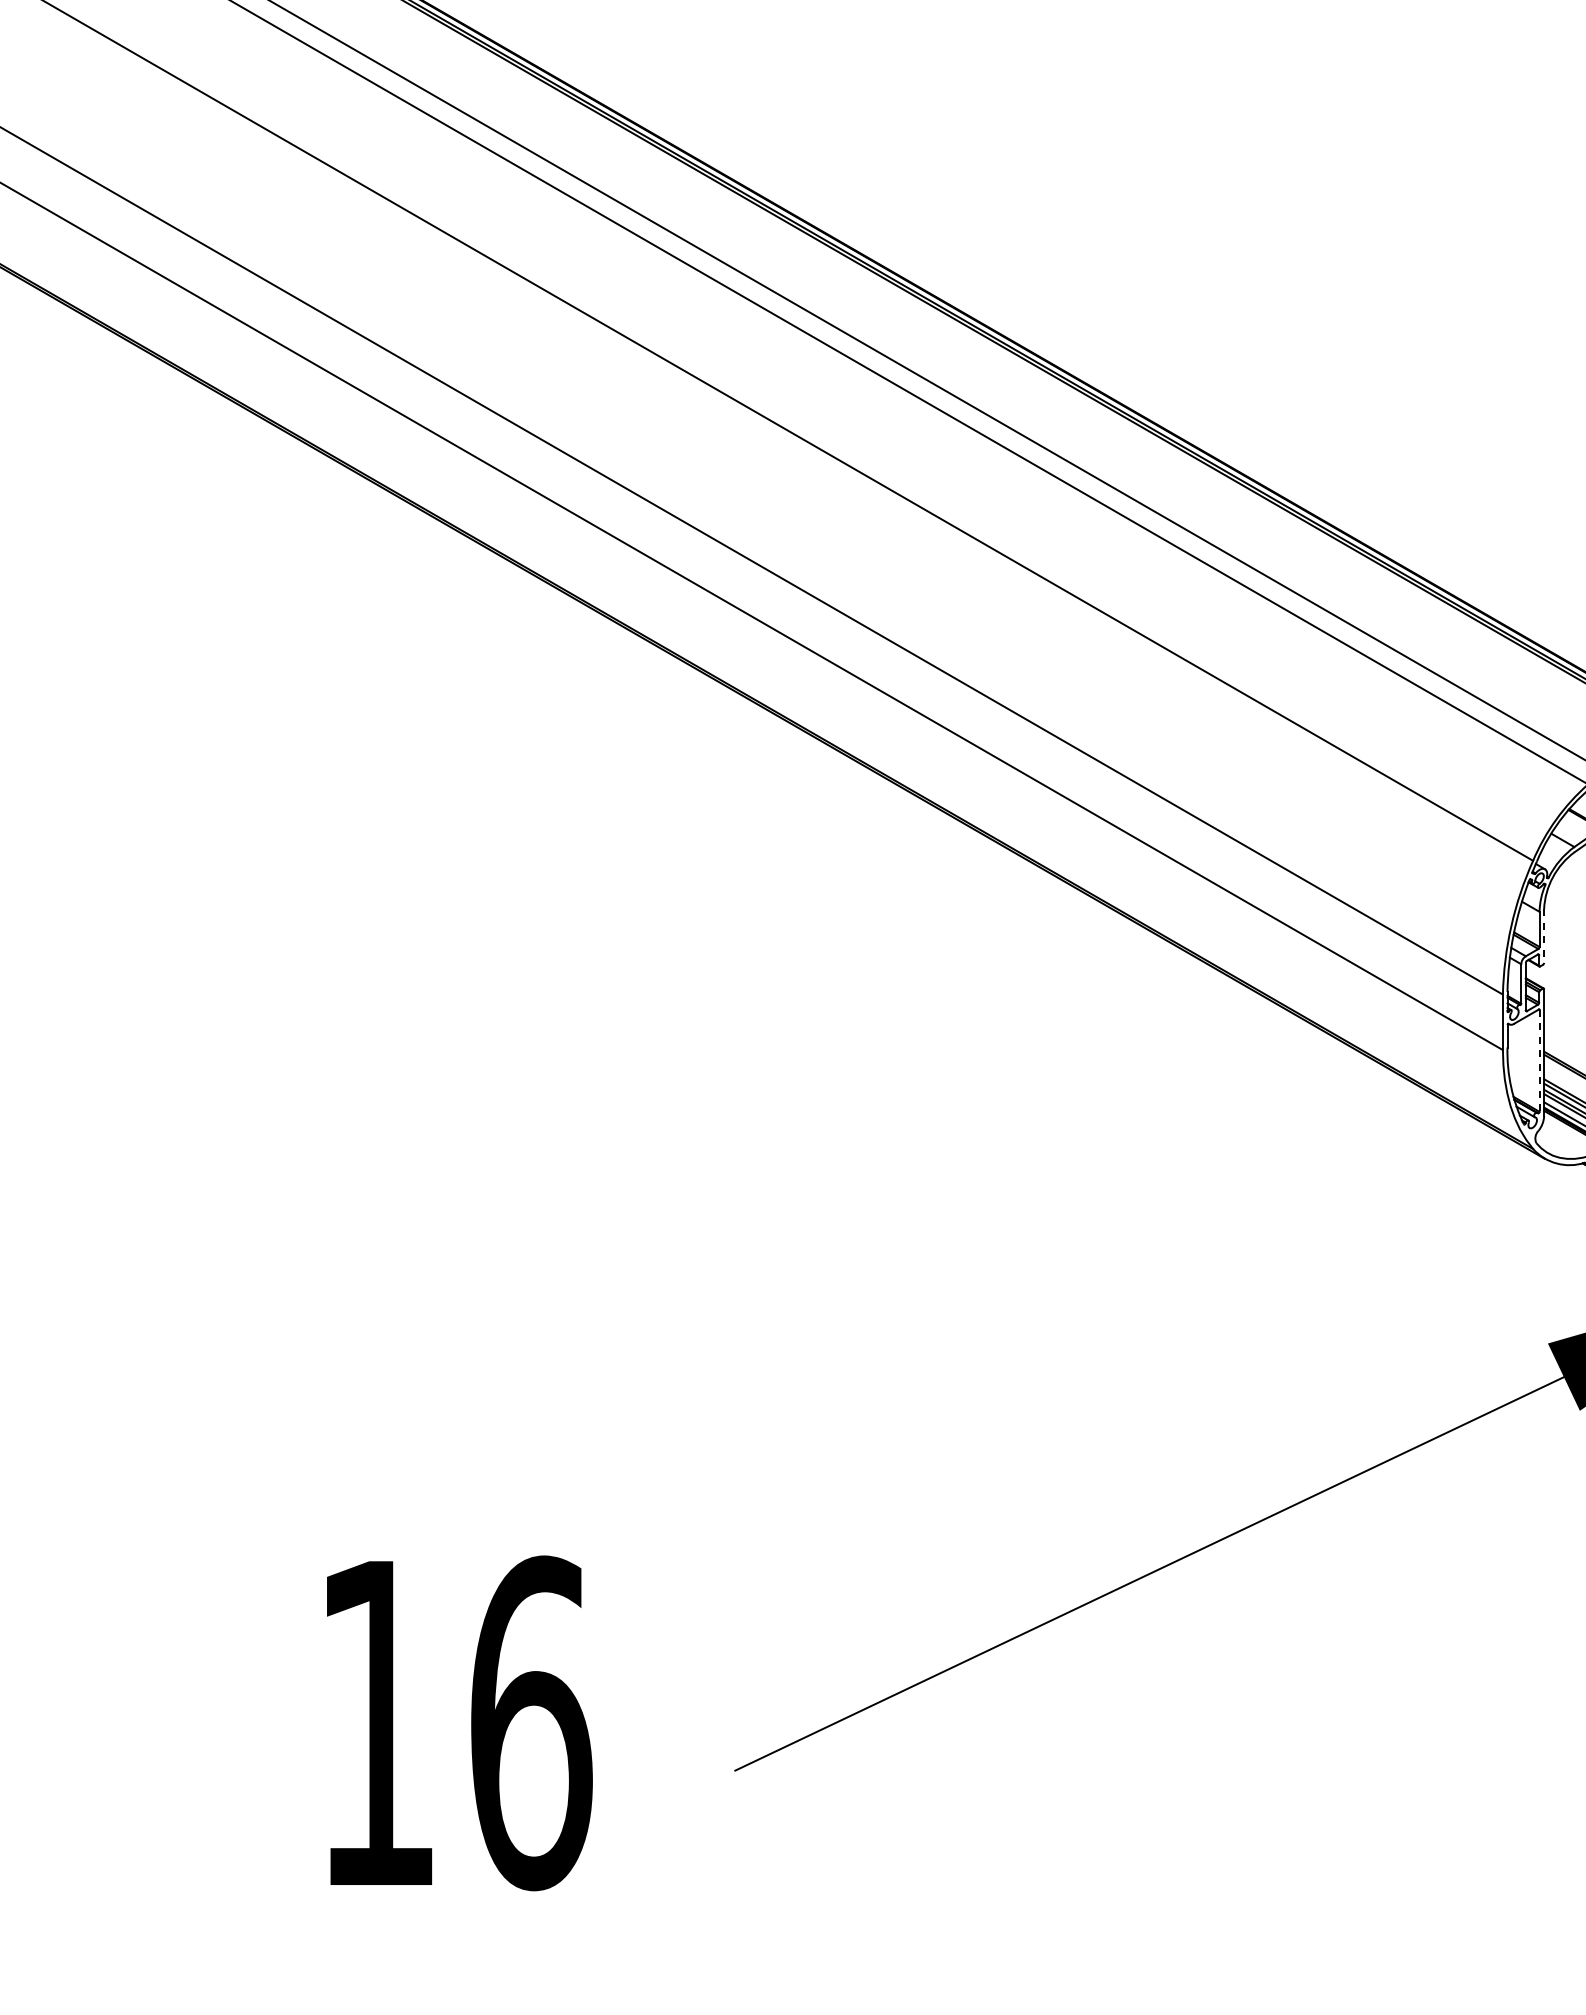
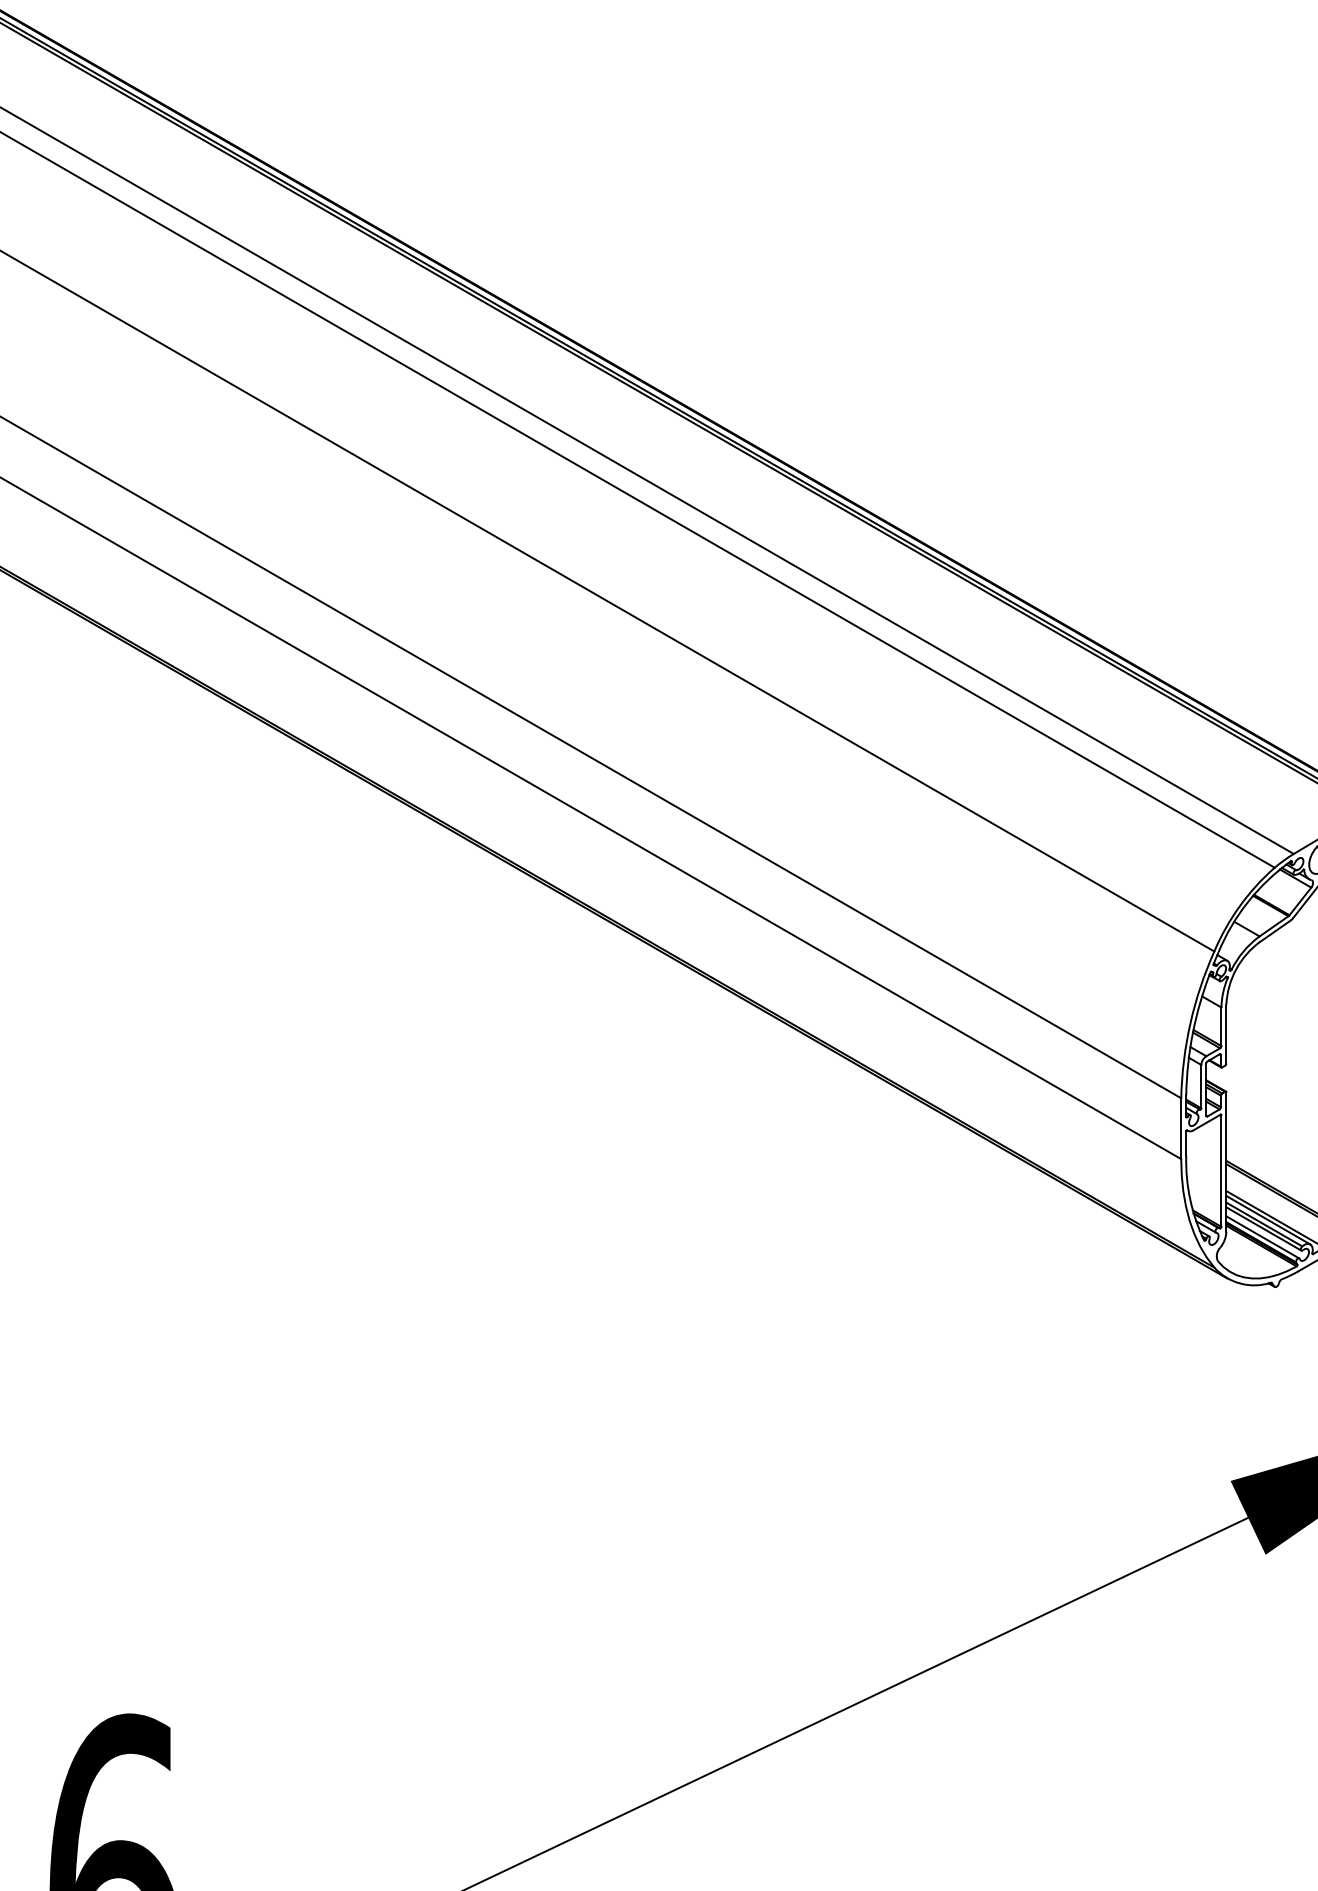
line: (1544, 936) -> (1226, 1034), dashed -> solid
line: (1539, 1060) -> (1221, 1170), dashed -> solid

